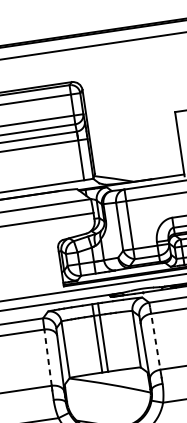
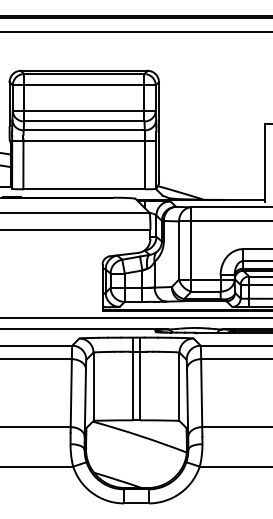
line: (155, 338) -> (201, 389), dashed -> solid
line: (48, 357) -> (71, 393), dashed -> solid

